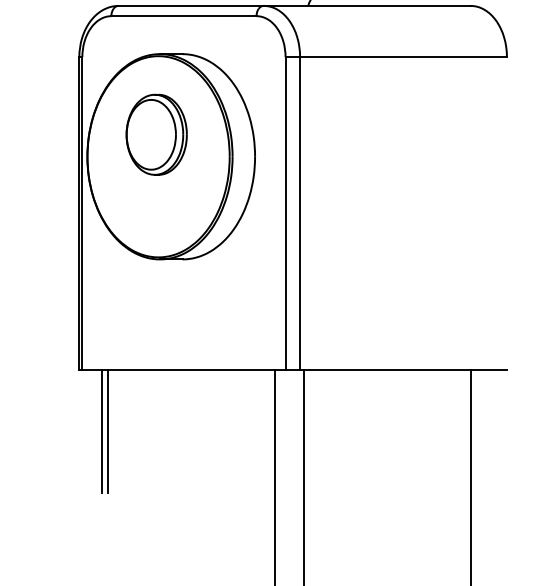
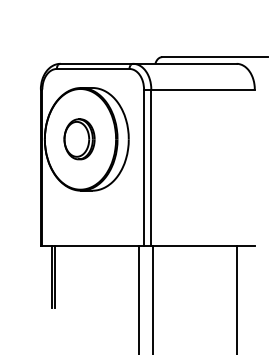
part: (156, 135) -> (79, 139), moved

